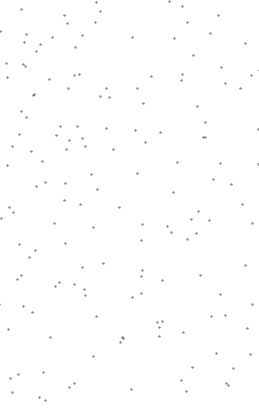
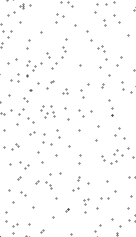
part: (189, 224) -> (112, 156), moved
part: (218, 316) -> (104, 198), moved
part: (161, 327) -> (86, 205), size x1.67

